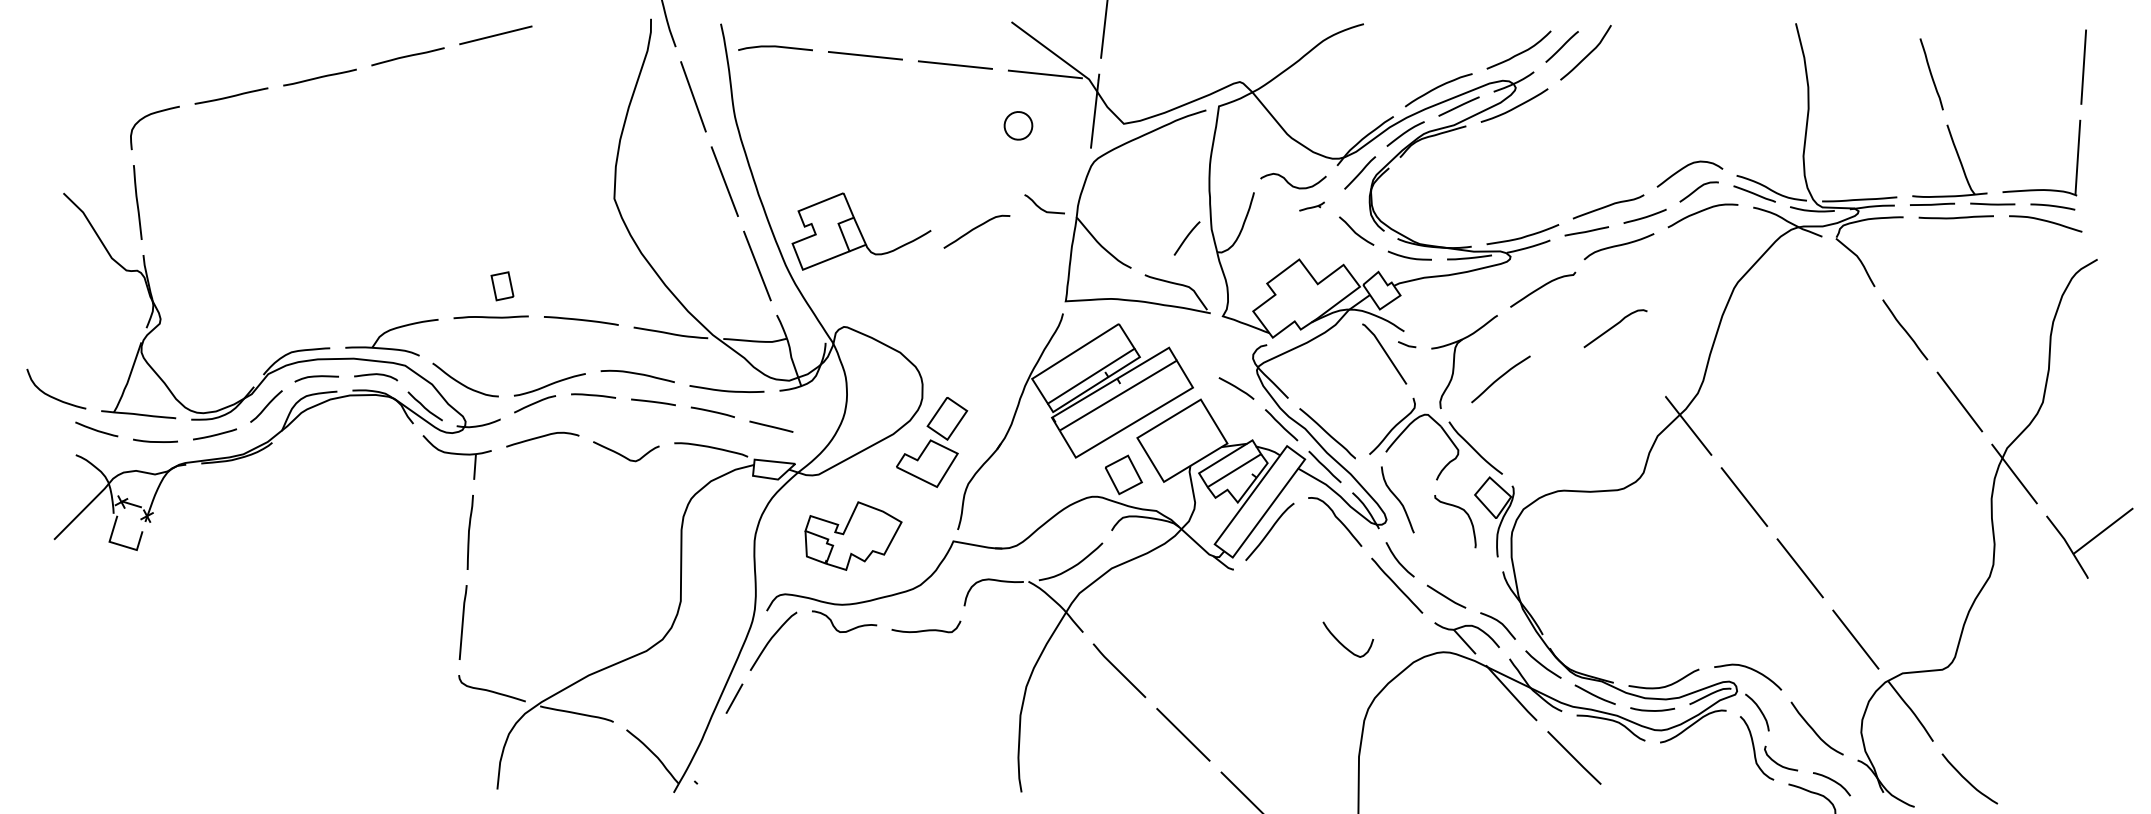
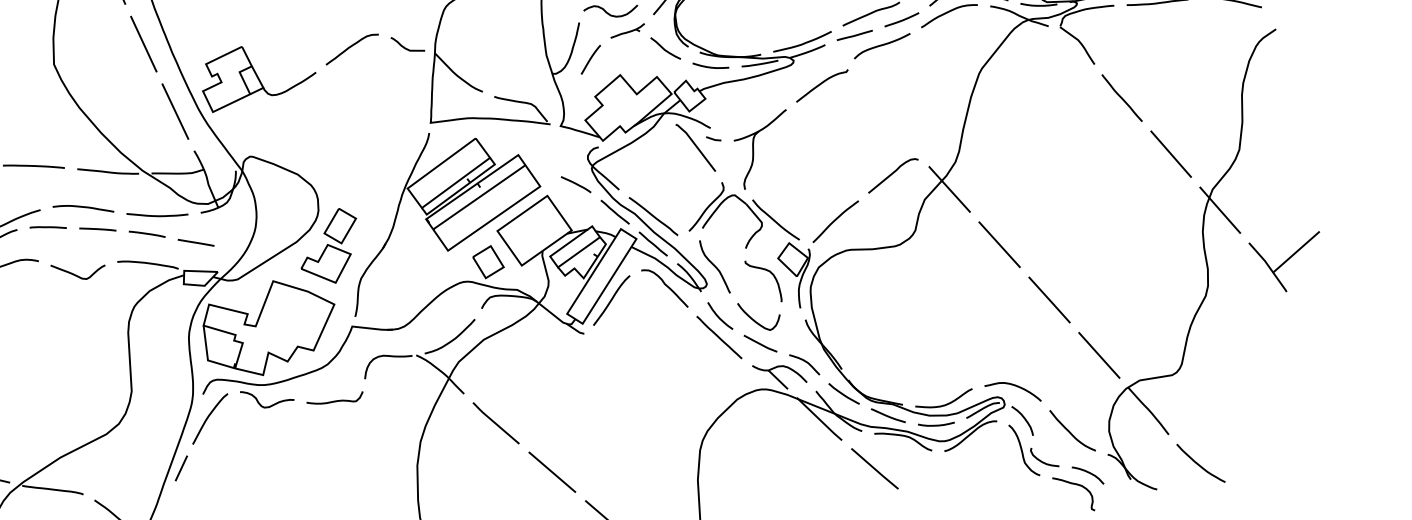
part: (1311, 206) -> (627, 30), size x1.67
curve: (975, 229) -> (350, 47), moved
curve: (1186, 238) -> (590, 59), moved
curve: (1614, 327) -> (892, 174), moved
curve: (1500, 378) -> (835, 221), moved
part: (853, 535) -> (269, 327), size x1.67
curve: (1343, 644) -> (755, 320), moved

